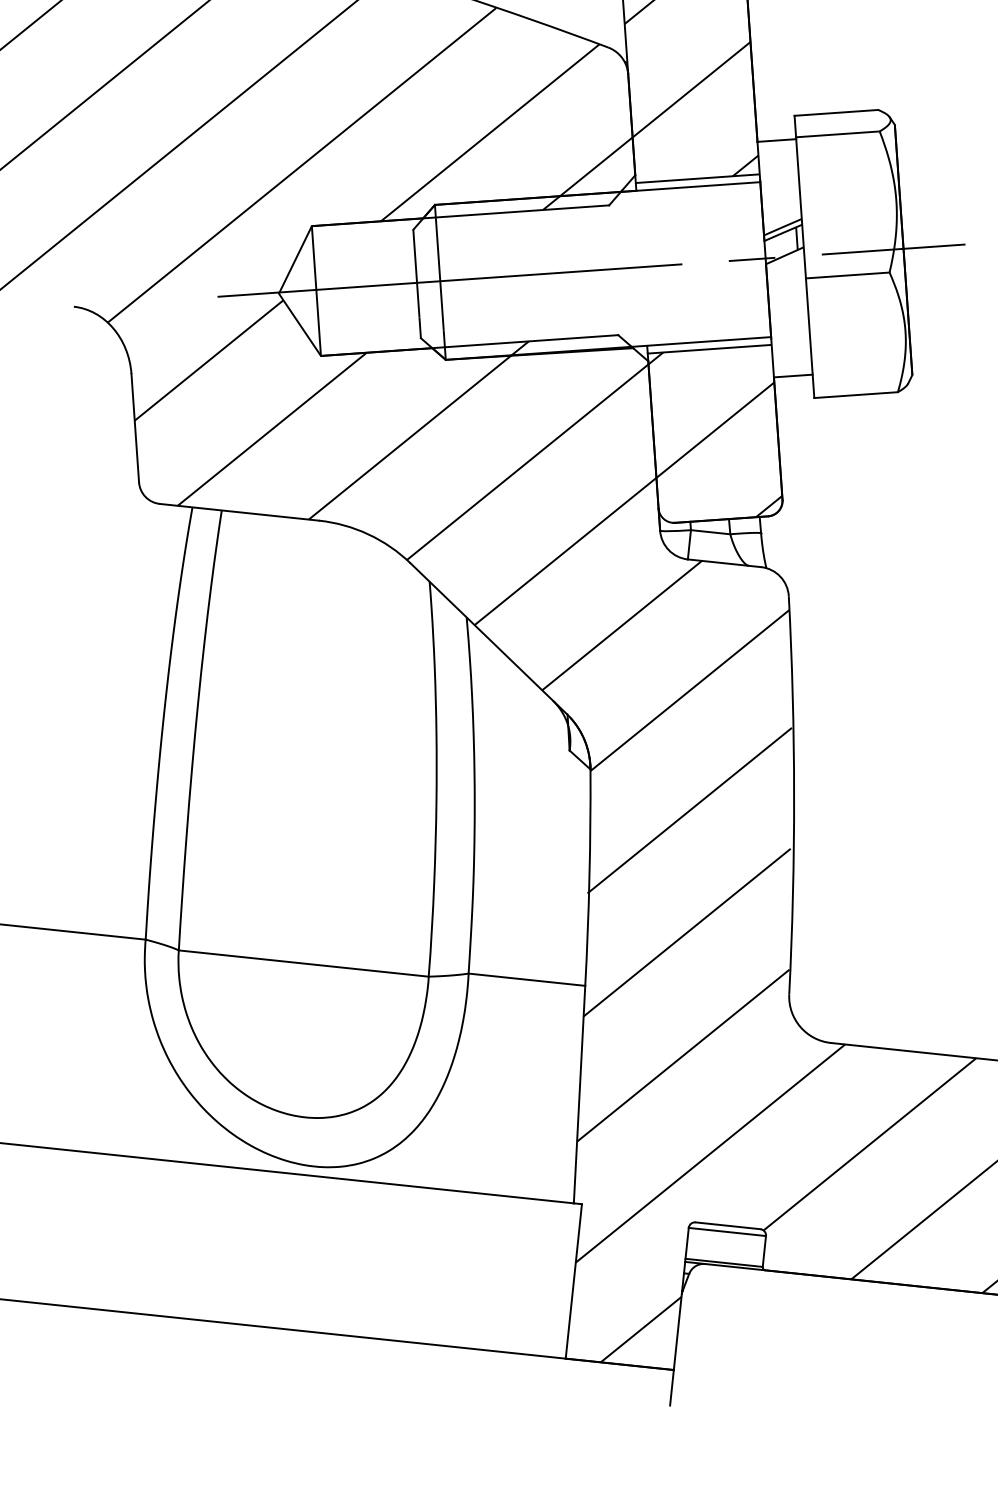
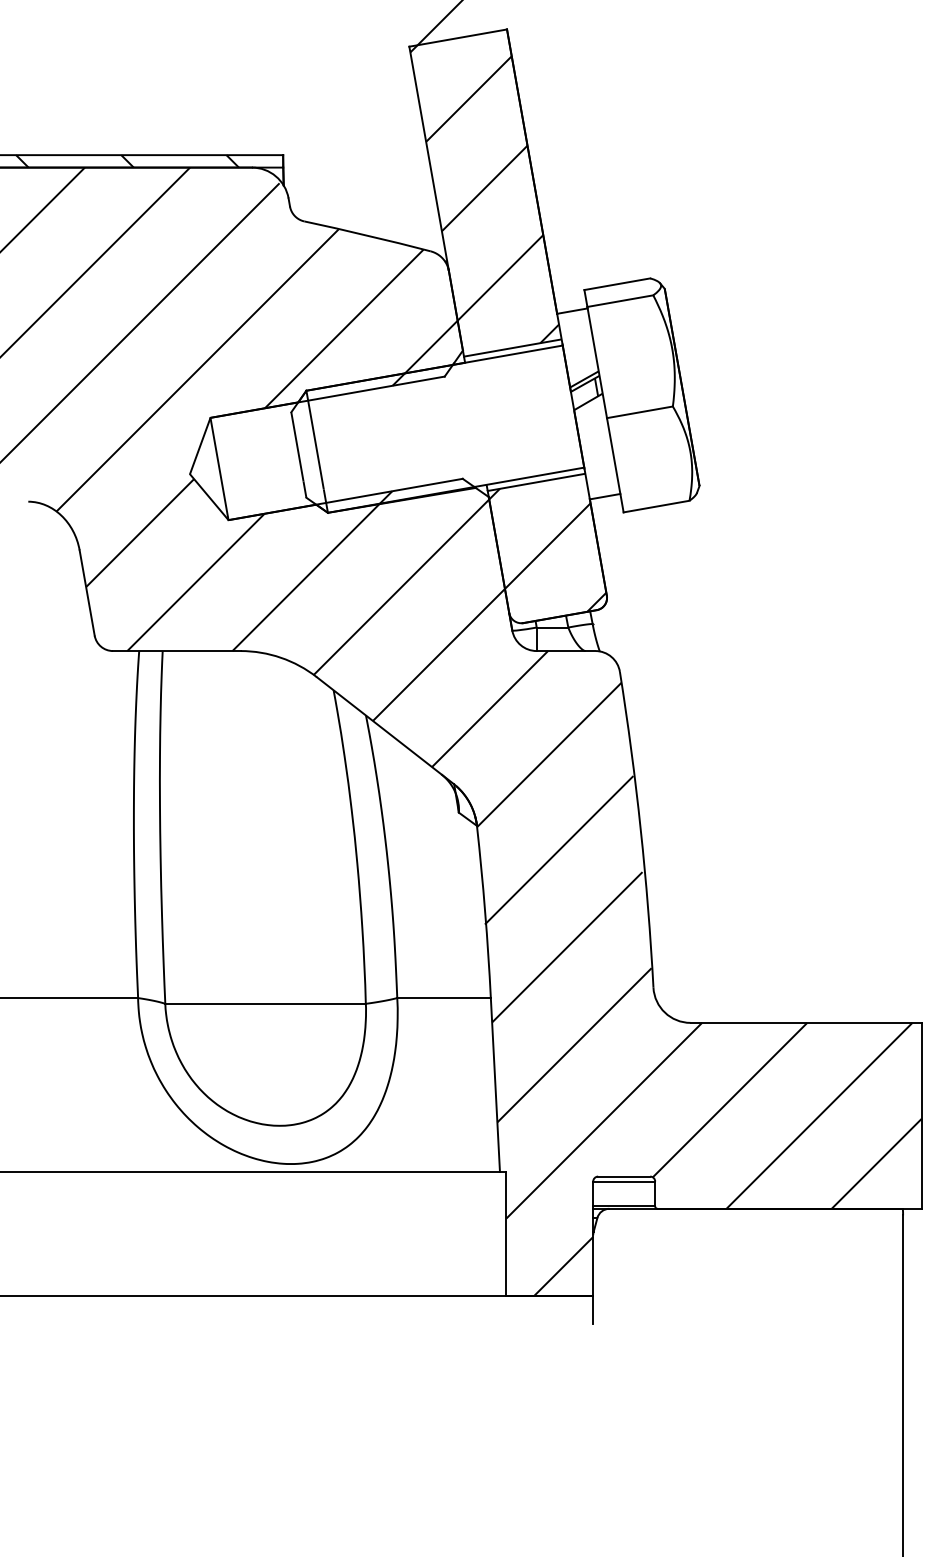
line: (590, 270) -> (435, 429), removed

